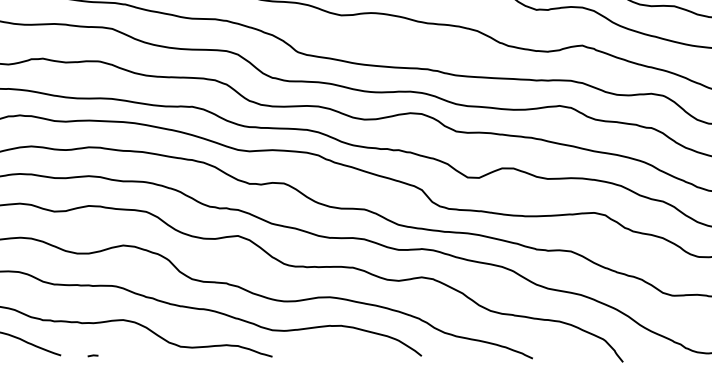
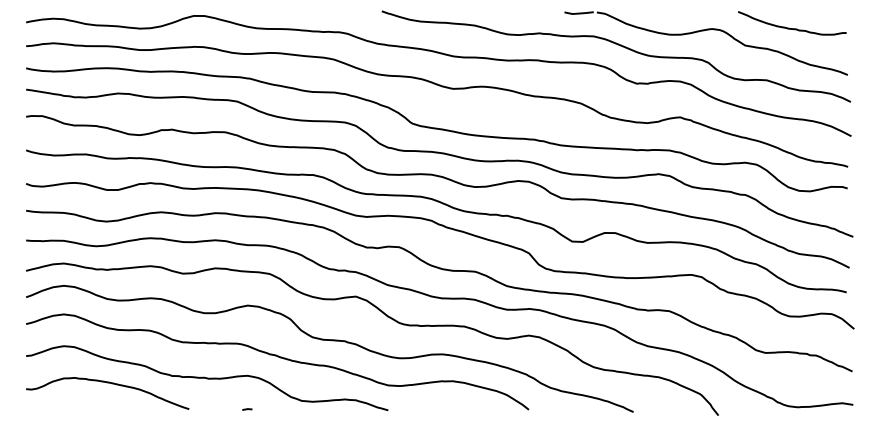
line: (93, 355) -> (247, 409), moved

